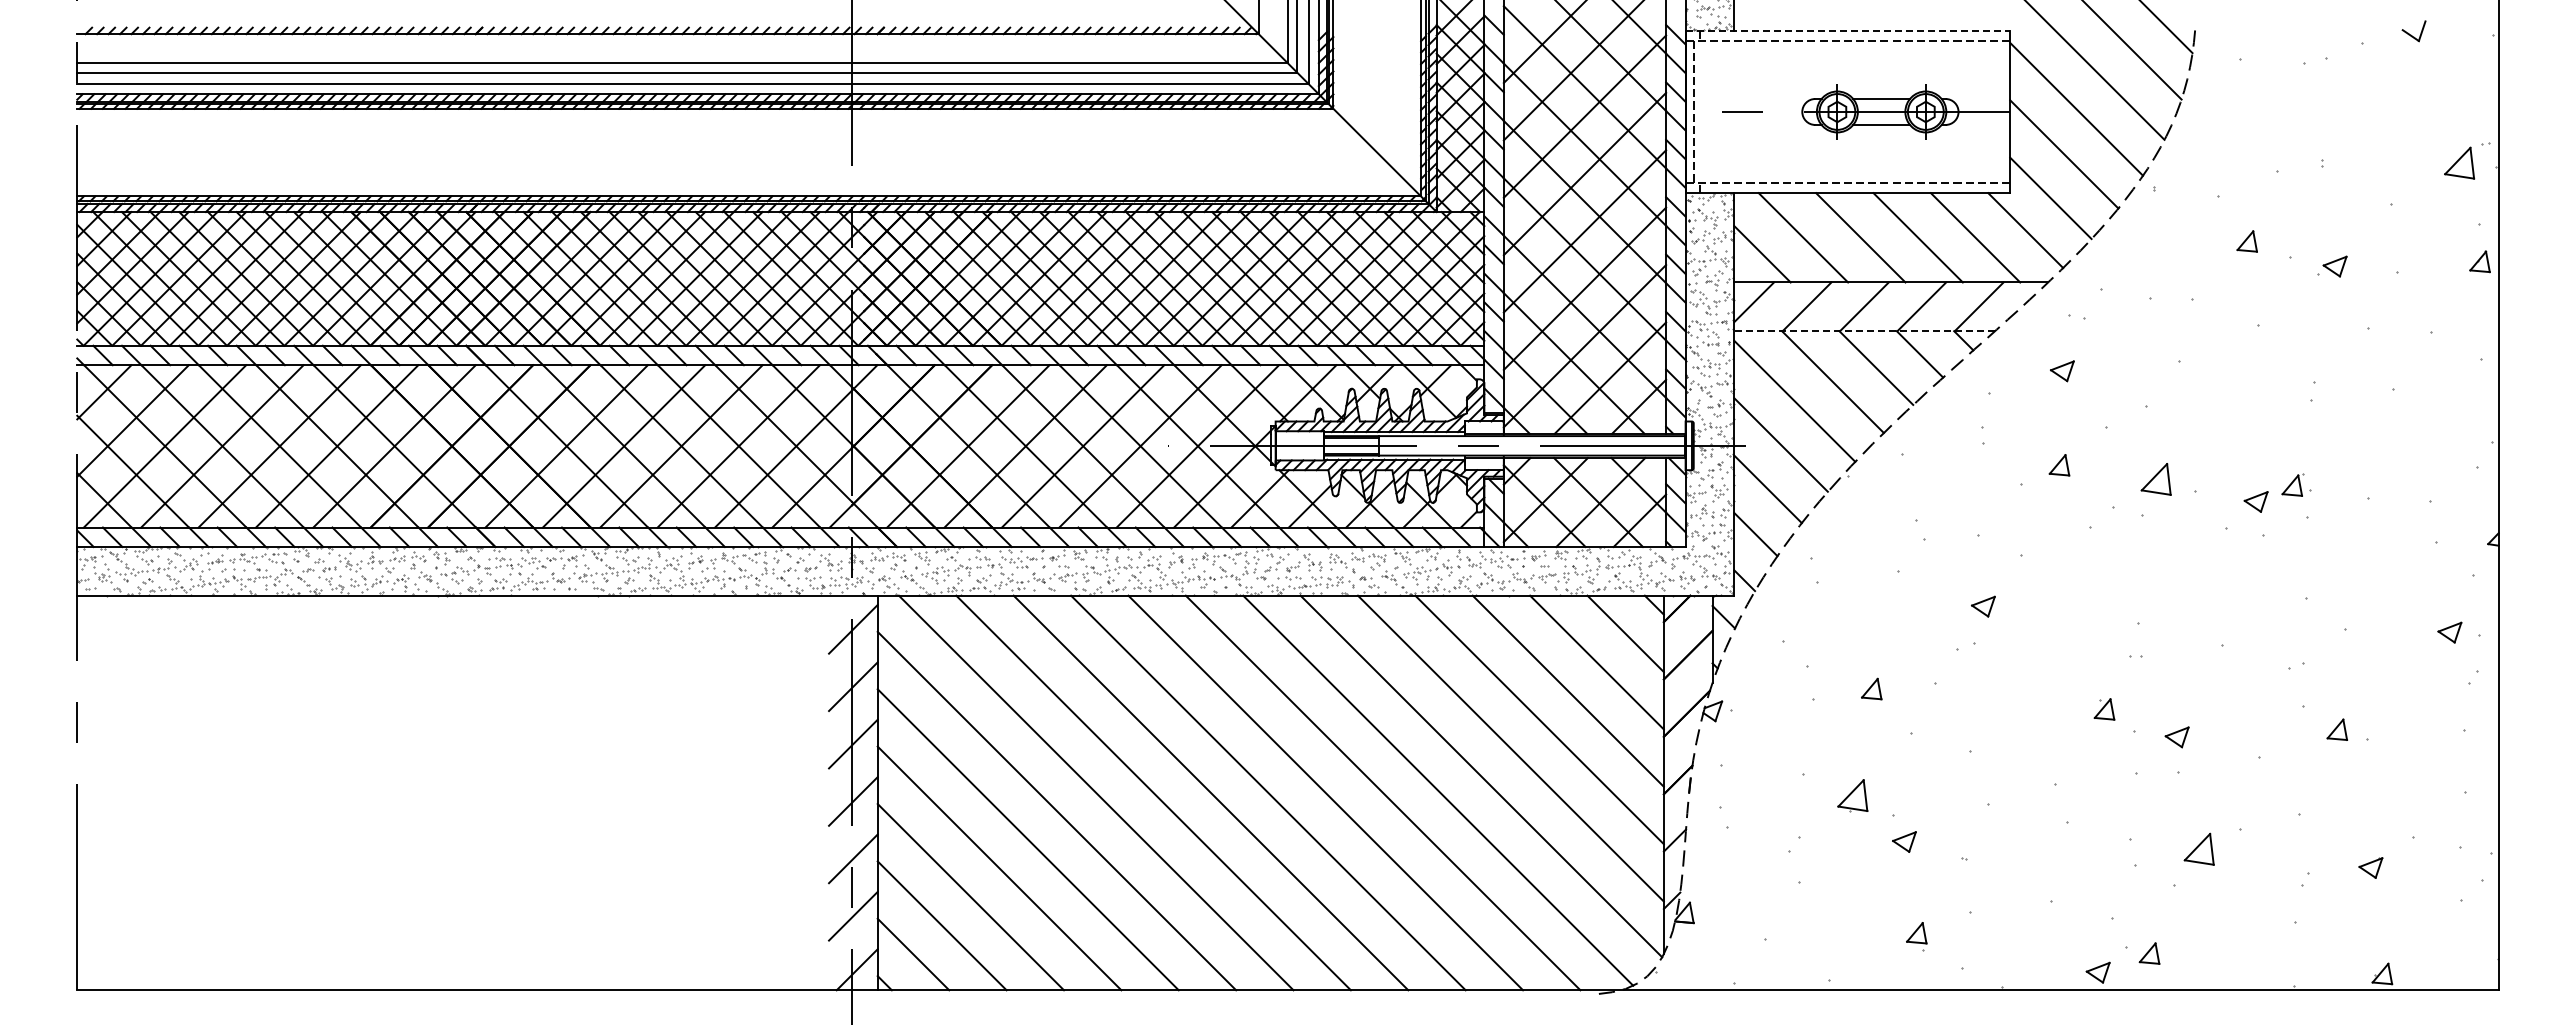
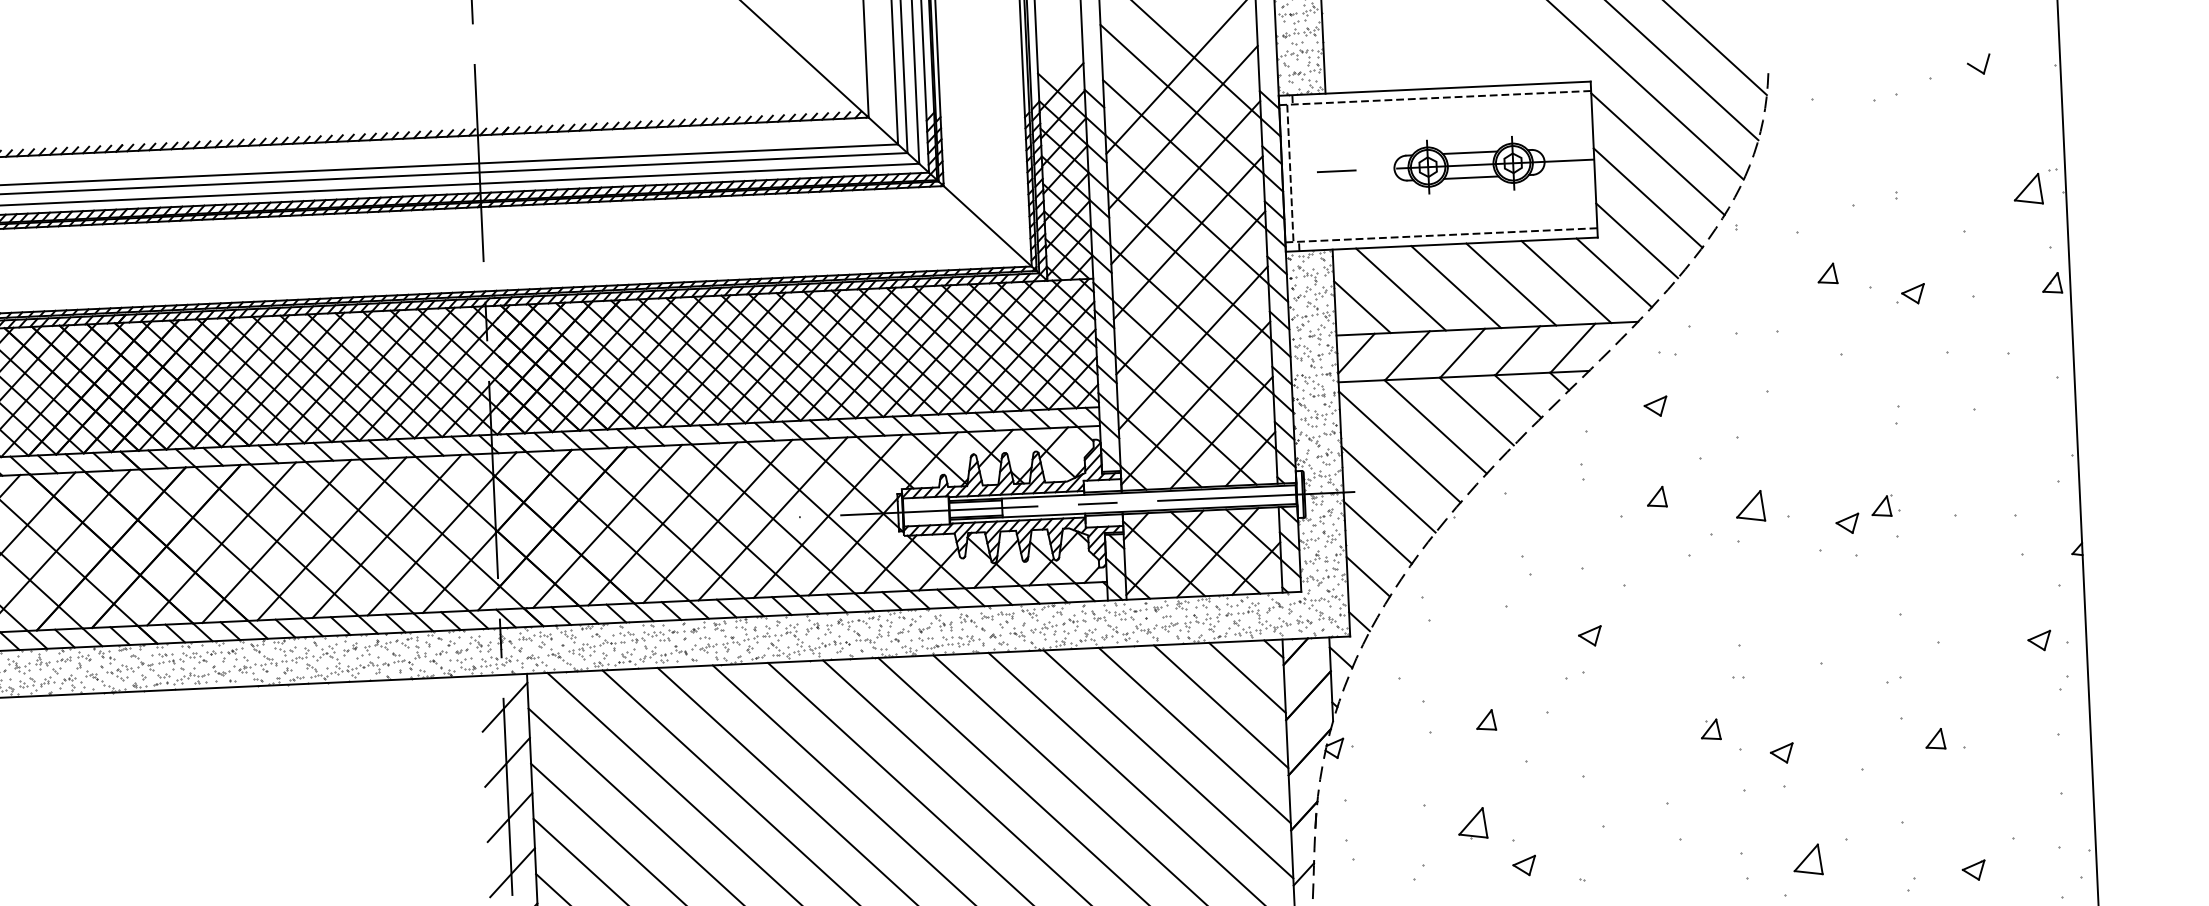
line: (1848, 30) -> (1435, 88), dashed -> solid
line: (1864, 331) -> (1463, 376), dashed -> solid

